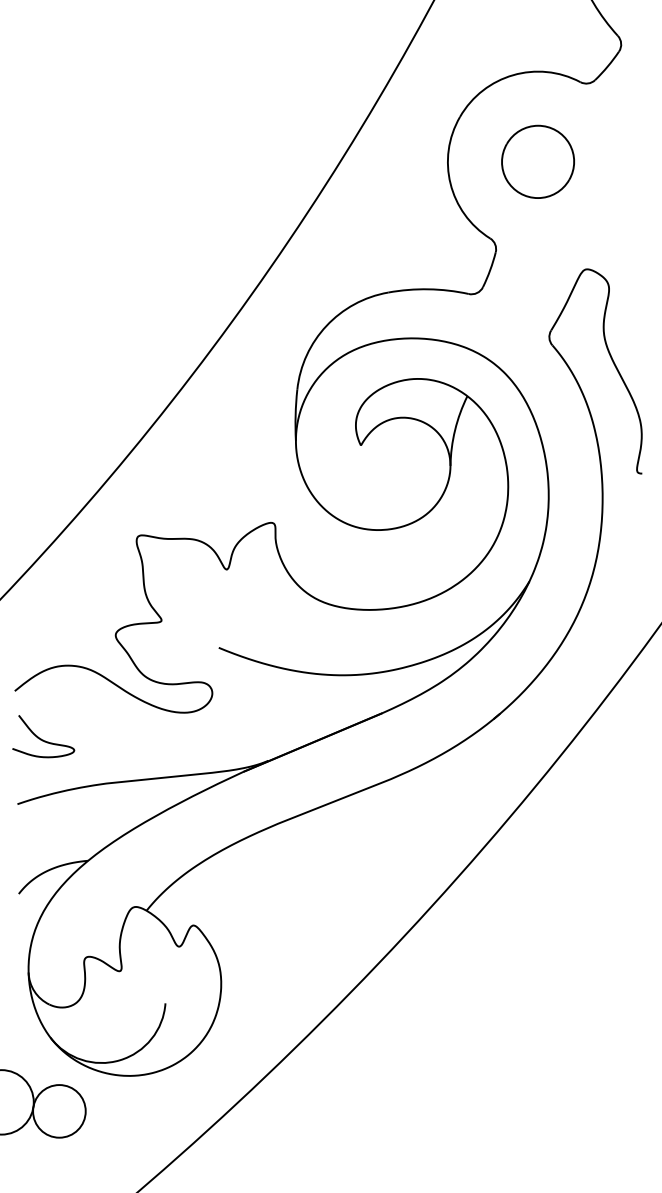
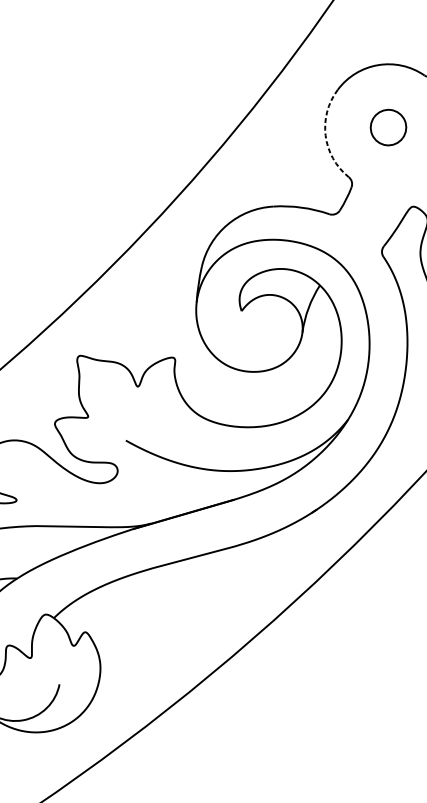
part: (537, 161) -> (388, 127), size x0.7
arc: (450, 183) -> (325, 135), solid -> dashed

